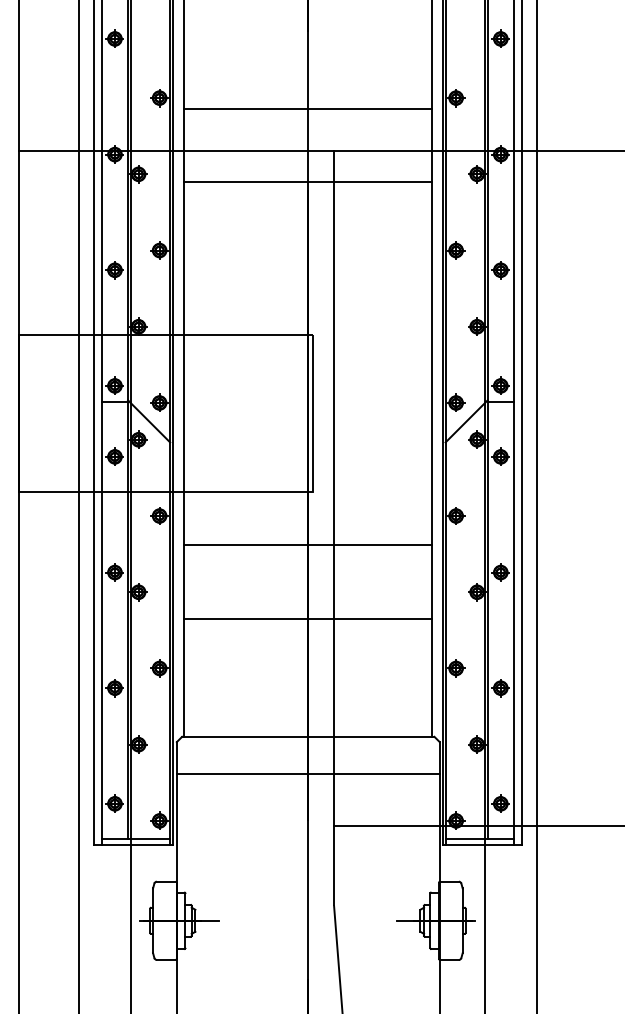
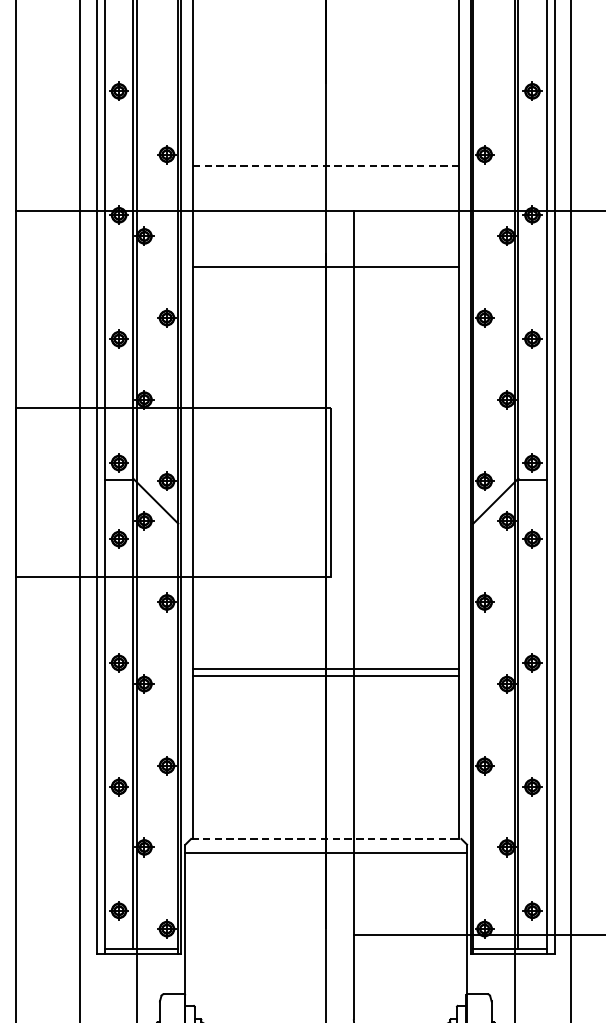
line: (308, 108) -> (326, 165), solid -> dashed
line: (307, 182) -> (325, 267), moved
line: (307, 544) -> (325, 668), moved
line: (307, 618) -> (325, 675), moved
line: (308, 736) -> (326, 838), solid -> dashed
line: (307, 773) -> (325, 852), moved

